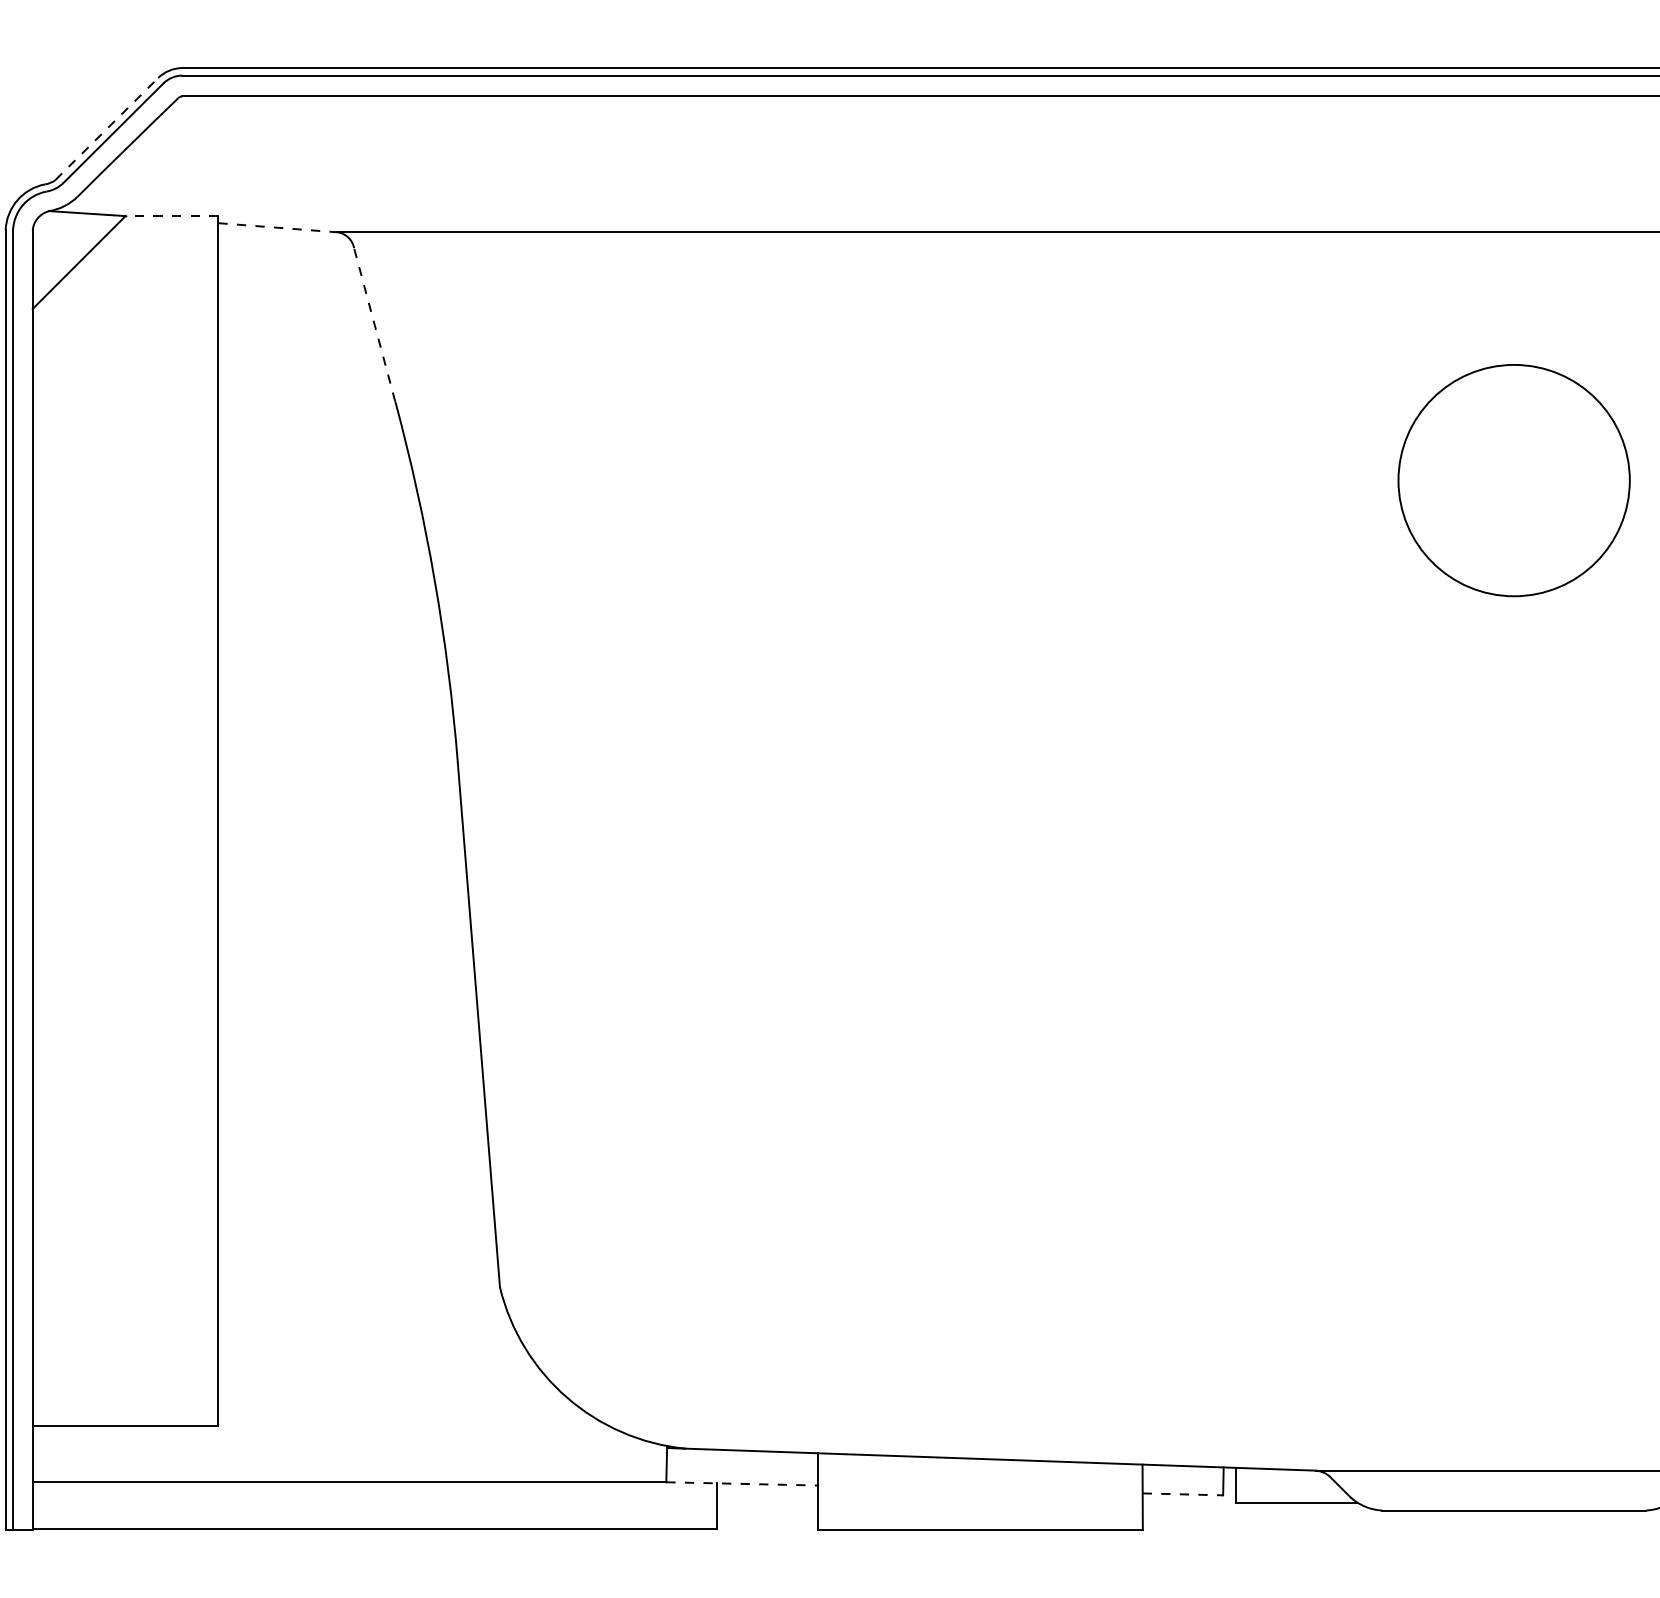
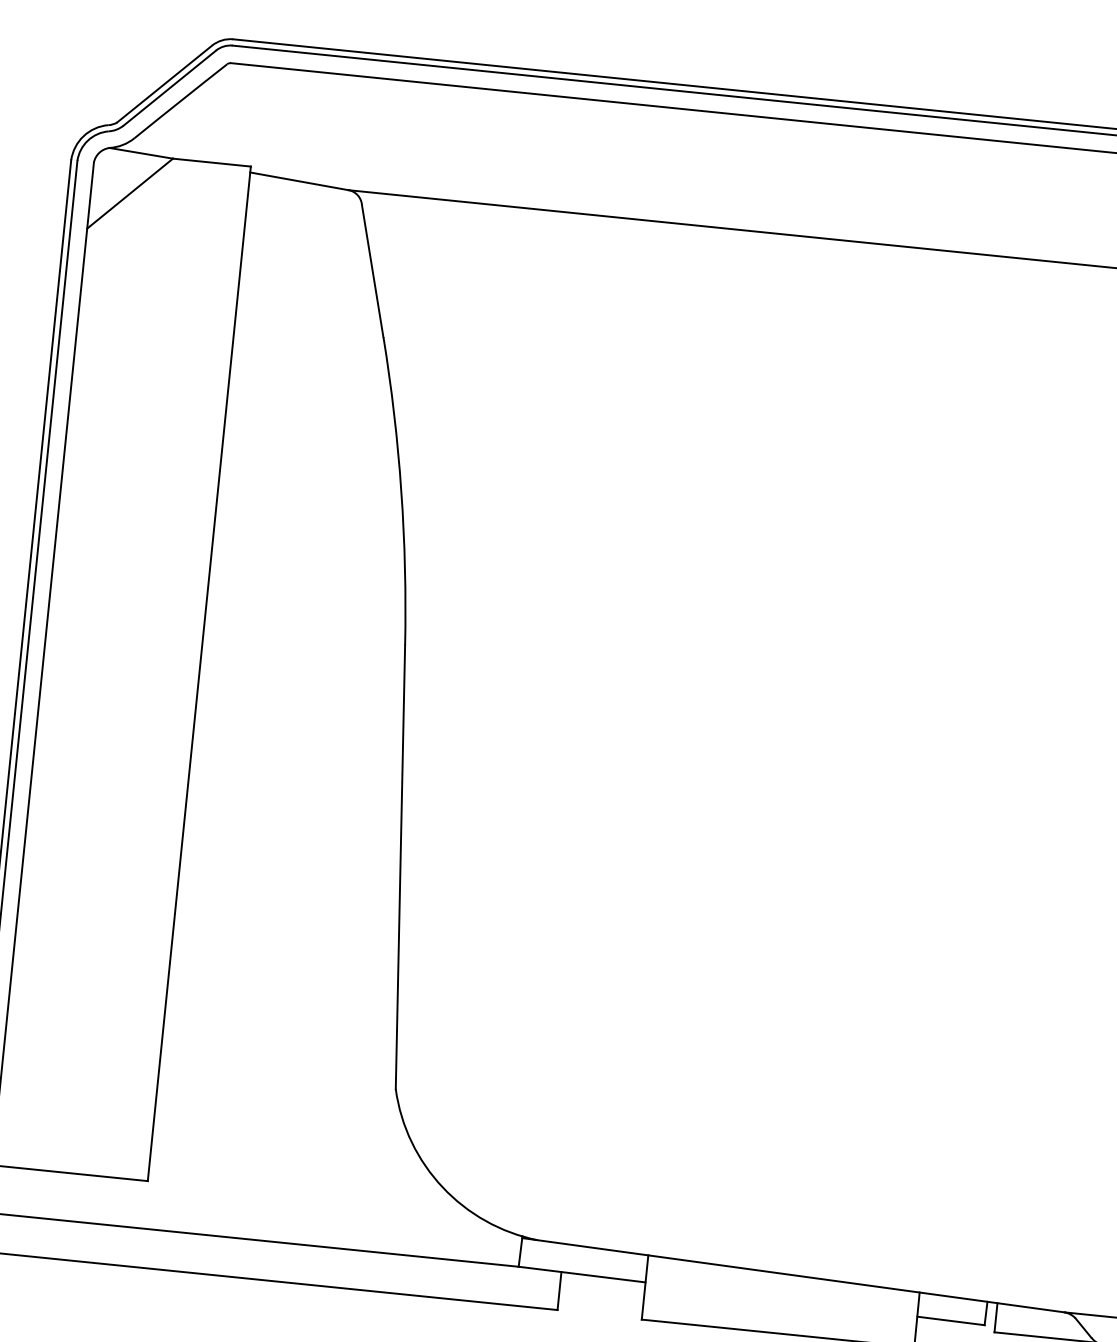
line: (107, 128) -> (165, 83), dashed -> solid
line: (171, 216) -> (211, 162), dashed -> solid
line: (277, 227) -> (299, 181), dashed -> solid
line: (374, 324) -> (372, 270), dashed -> solid
line: (742, 1483) -> (582, 1274), dashed -> solid
line: (1183, 1494) -> (951, 1321), dashed -> solid

